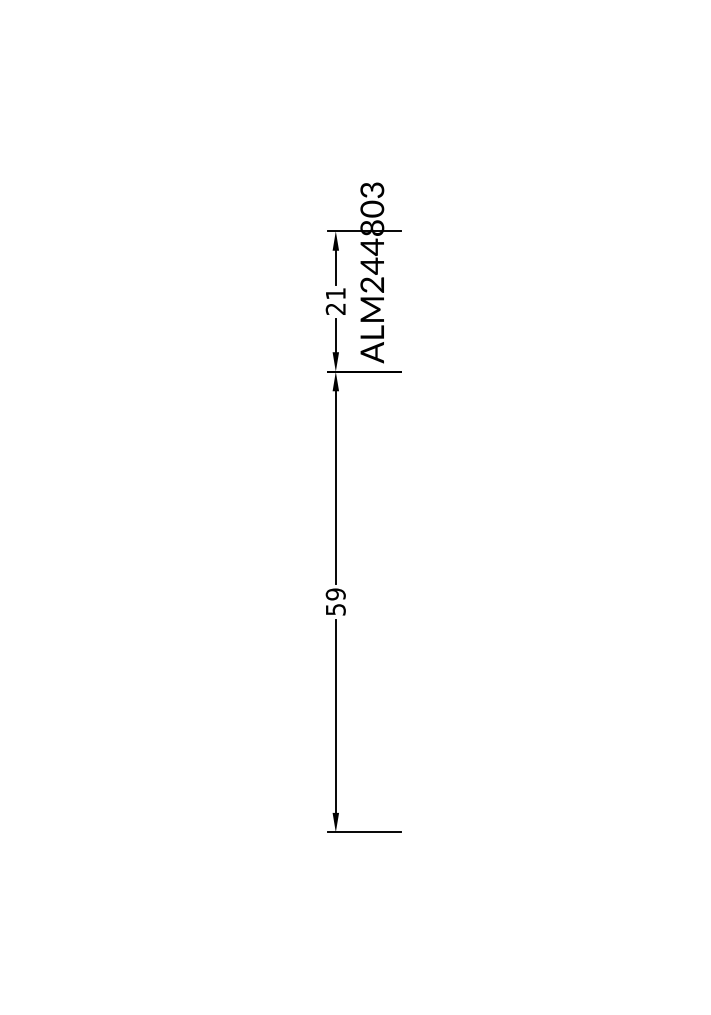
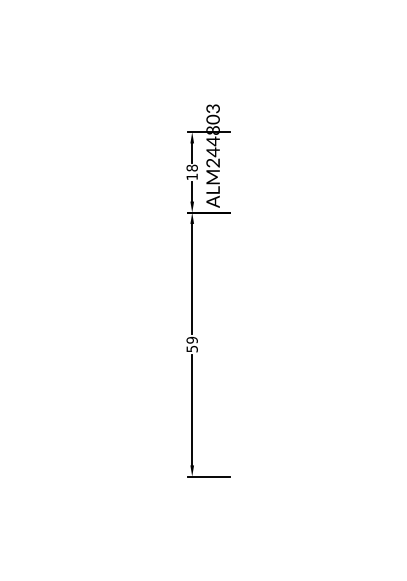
text: (334, 301) -> (191, 172), 21 -> 18

